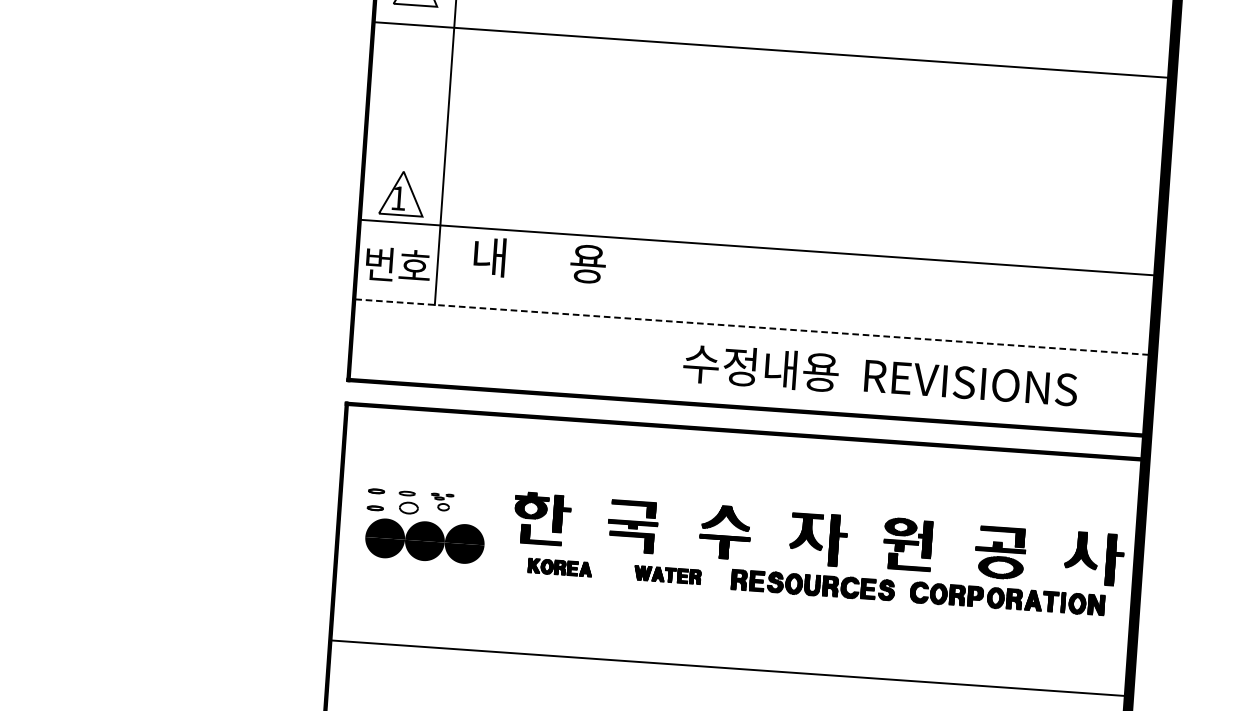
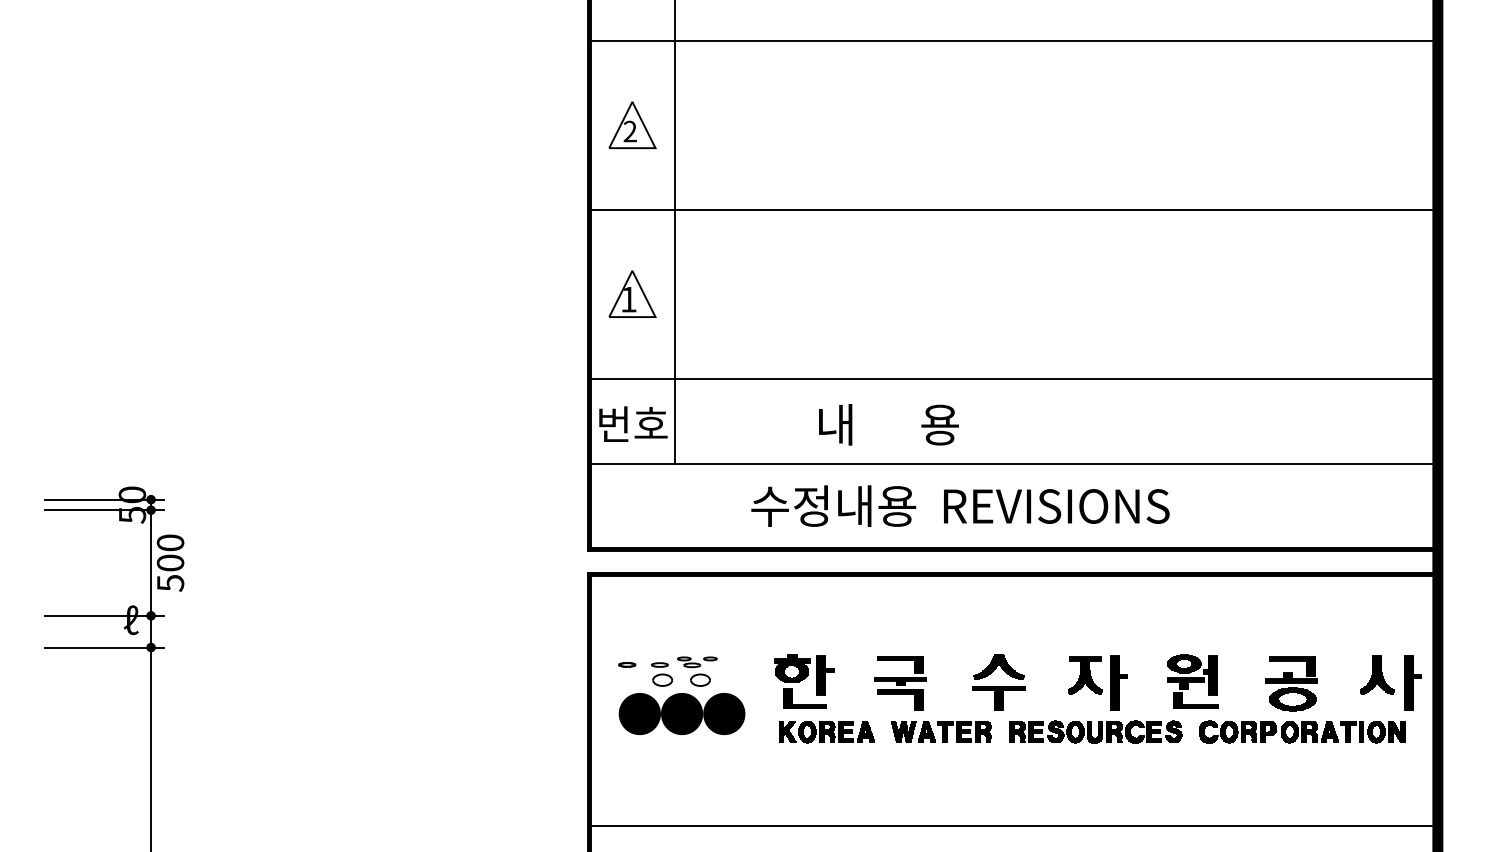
line: (771, 50) -> (1012, 210), moved
part: (402, 192) -> (632, 293), moved
text: (539, 260) -> (888, 424), moved
line: (753, 327) -> (1013, 463), dashed -> solid
text: (880, 375) -> (960, 505), moved
part: (442, 502) -> (697, 671), size x1.67
part: (375, 507) -> (627, 682), removed
part: (559, 568) -> (826, 732), size x1.43
part: (667, 574) -> (941, 731), size x1.43

